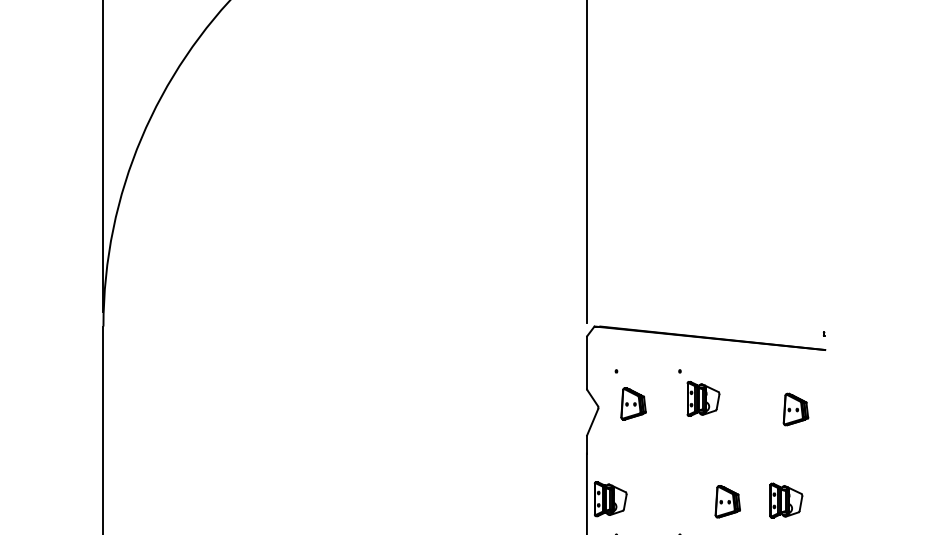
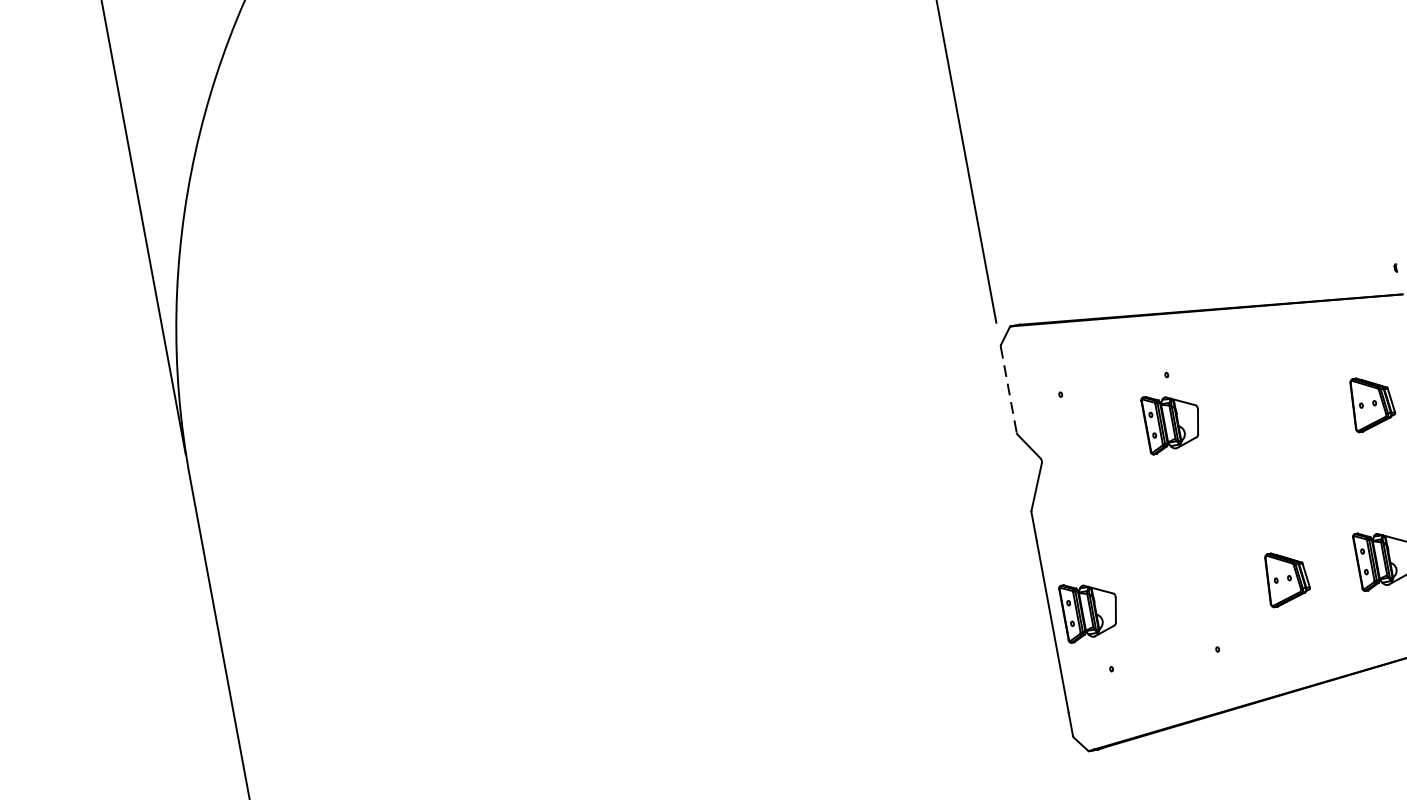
line: (586, 362) -> (1007, 389), solid -> dashed
part: (703, 398) -> (1172, 420), moved
part: (633, 403) -> (1099, 443), removed

